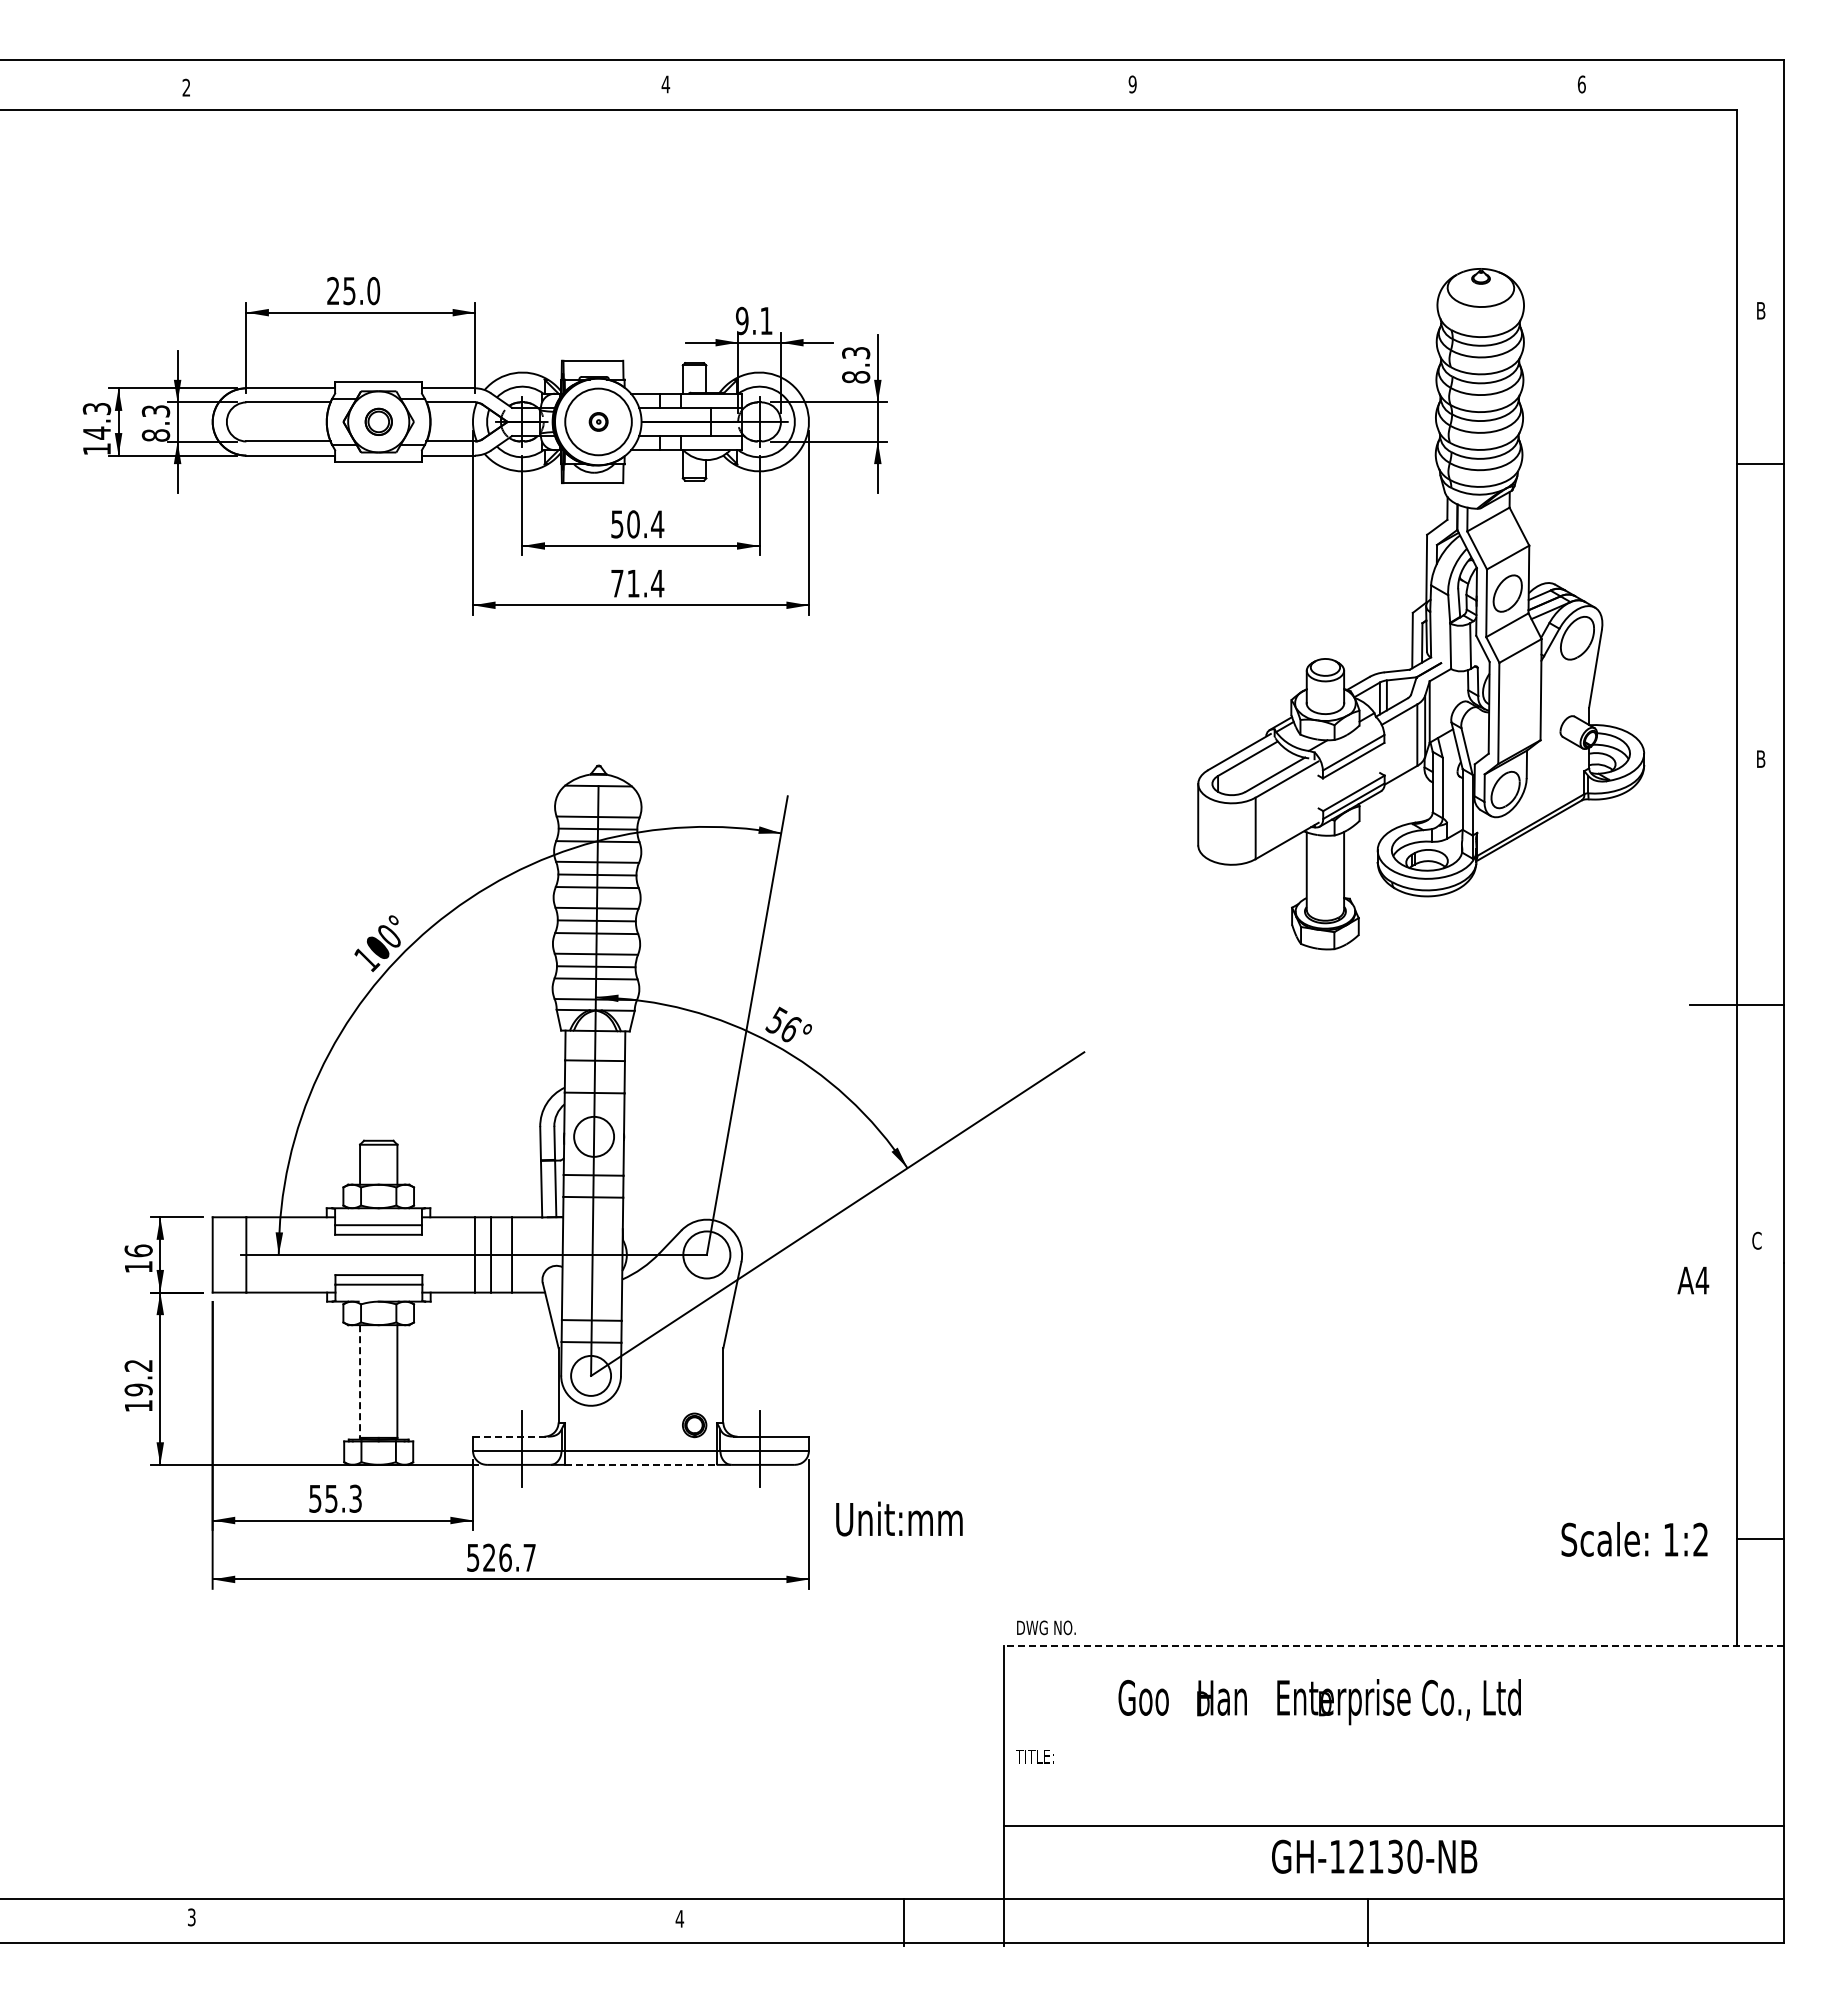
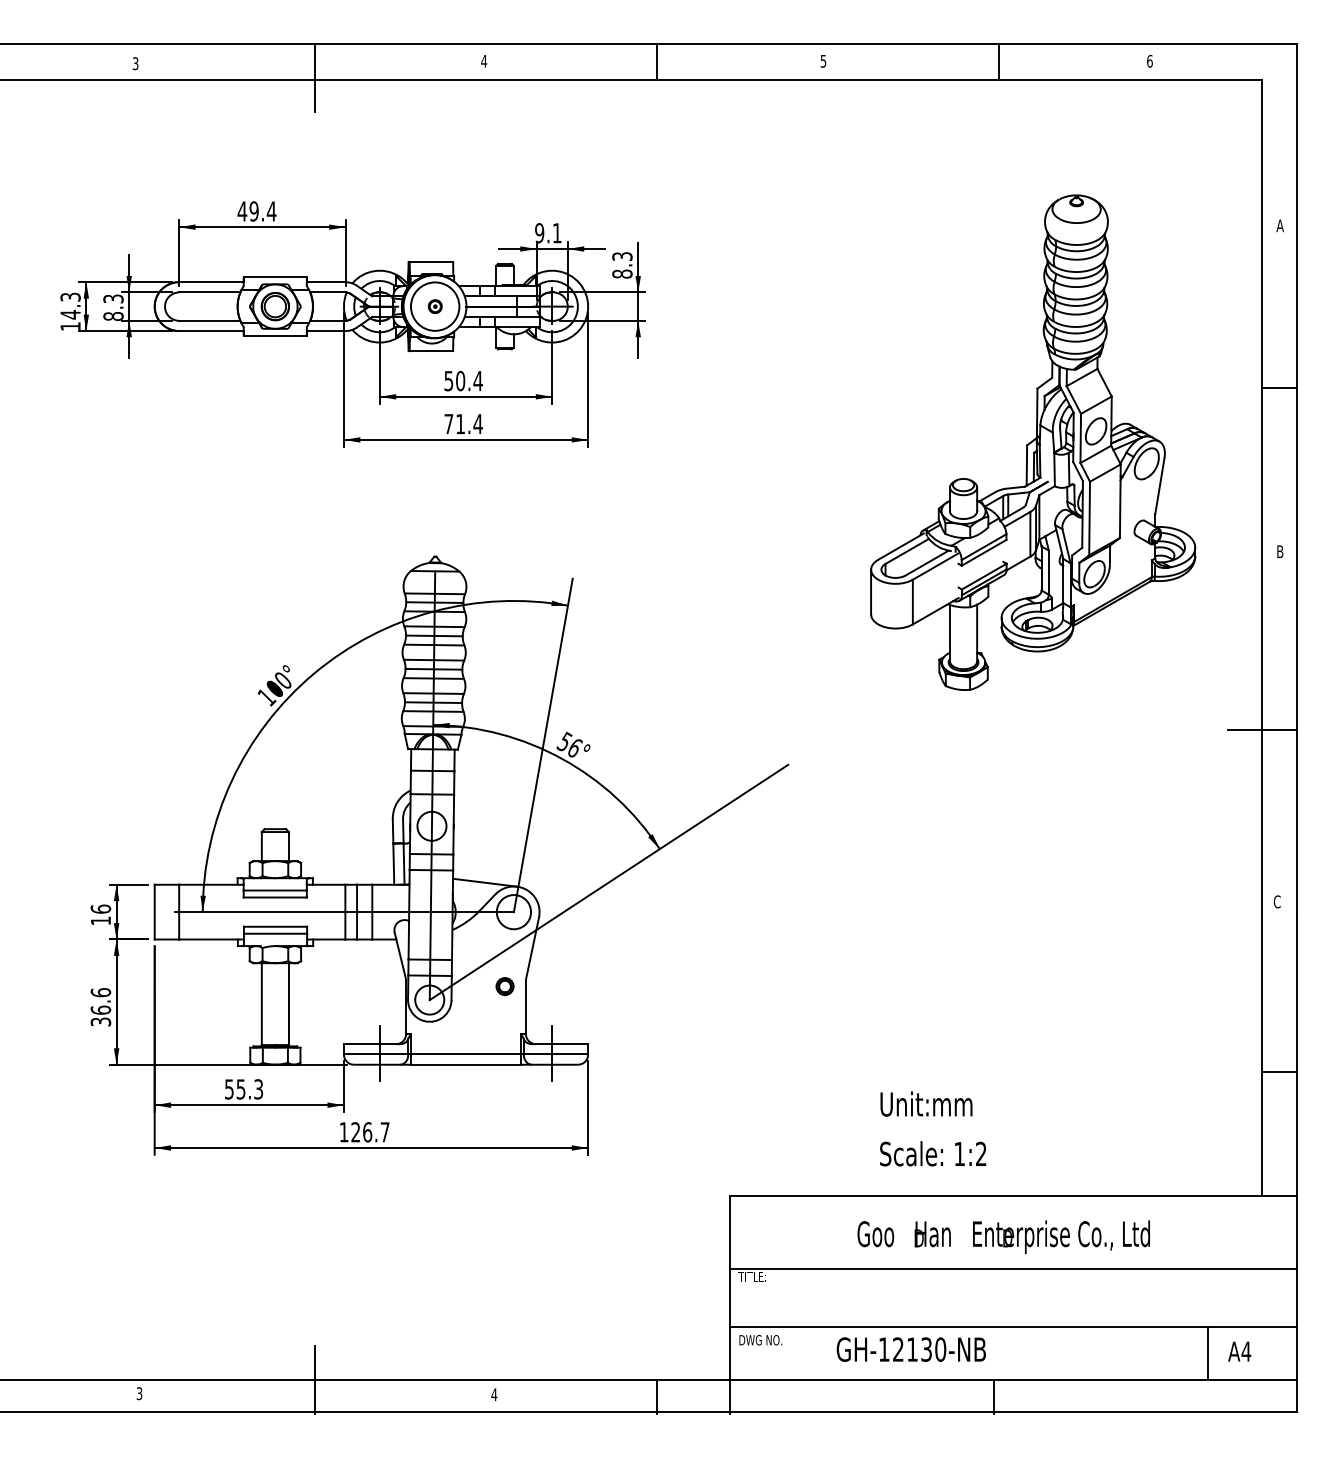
text: (1132, 84) -> (823, 61), 9 -> 5
line: (903, 86) -> (656, 62), added
line: (1374, 86) -> (999, 62), added
text: (186, 87) -> (135, 63), 2 -> 3
line: (432, 107) -> (314, 78), added
text: (353, 290) -> (257, 211), 25.0 -> 49.4
text: (1760, 310) -> (1279, 225), B -> A
part: (378, 421) -> (275, 306), size x1.43
line: (1759, 463) -> (1279, 387), moved
line: (667, 1214) -> (485, 882), added
text: (1693, 1280) -> (1239, 1351), moved
line: (360, 1382) -> (262, 1004), dashed -> solid
text: (138, 1385) -> (100, 1007), 19.2 -> 36.6
part: (694, 1425) -> (504, 986), moved
line: (510, 1436) -> (371, 1044), dashed -> solid
line: (640, 1464) -> (465, 1064), dashed -> solid
text: (899, 1518) -> (926, 1103), moved
text: (1634, 1539) -> (933, 1153), moved
line: (1759, 1539) -> (1279, 1072), moved
text: (473, 1557) -> (344, 1132), 526.7 -> 126.7
text: (1046, 1627) -> (760, 1339), moved
line: (1394, 1645) -> (1013, 1196), dashed -> solid
text: (1319, 1702) -> (1003, 1237), moved
line: (1393, 1745) -> (1013, 1268), added
text: (1374, 1856) -> (911, 1349), moved
line: (1661, 1861) -> (1207, 1353), added
line: (432, 1898) -> (314, 1379), added

